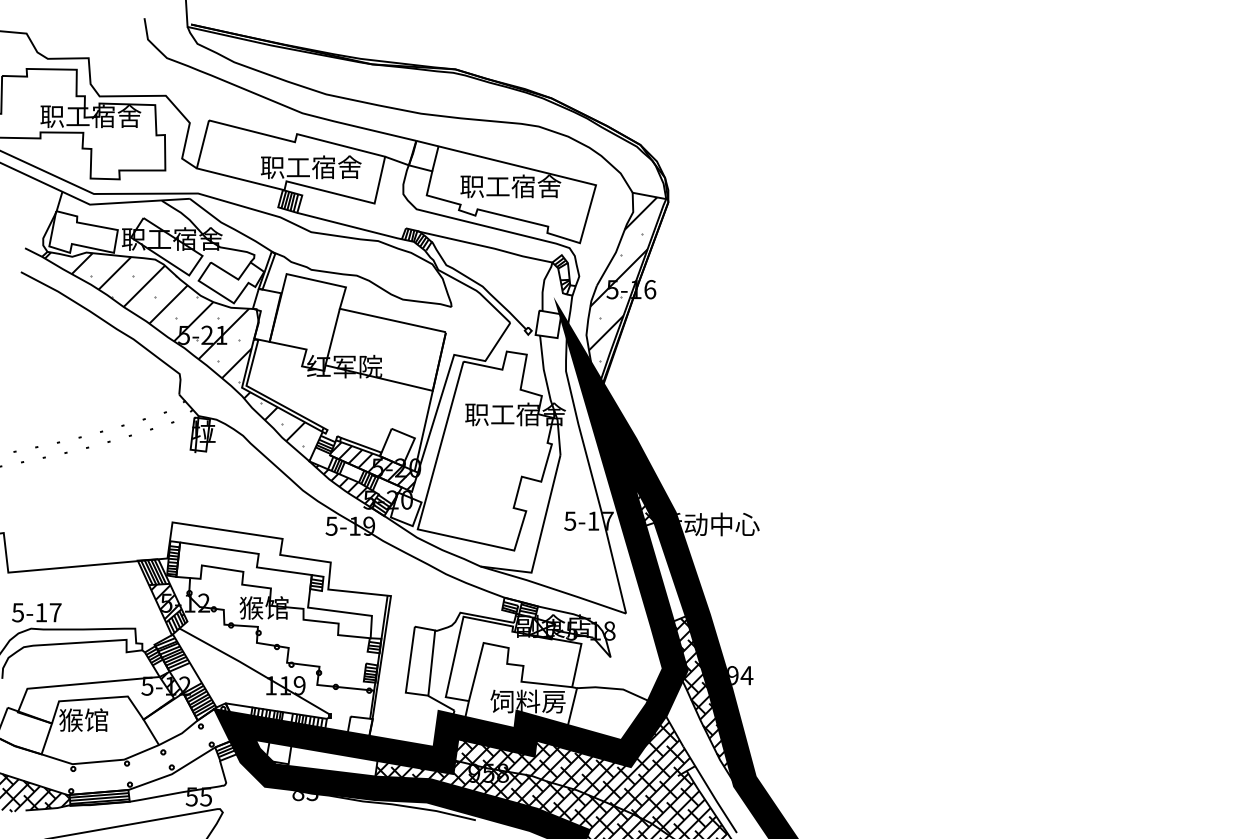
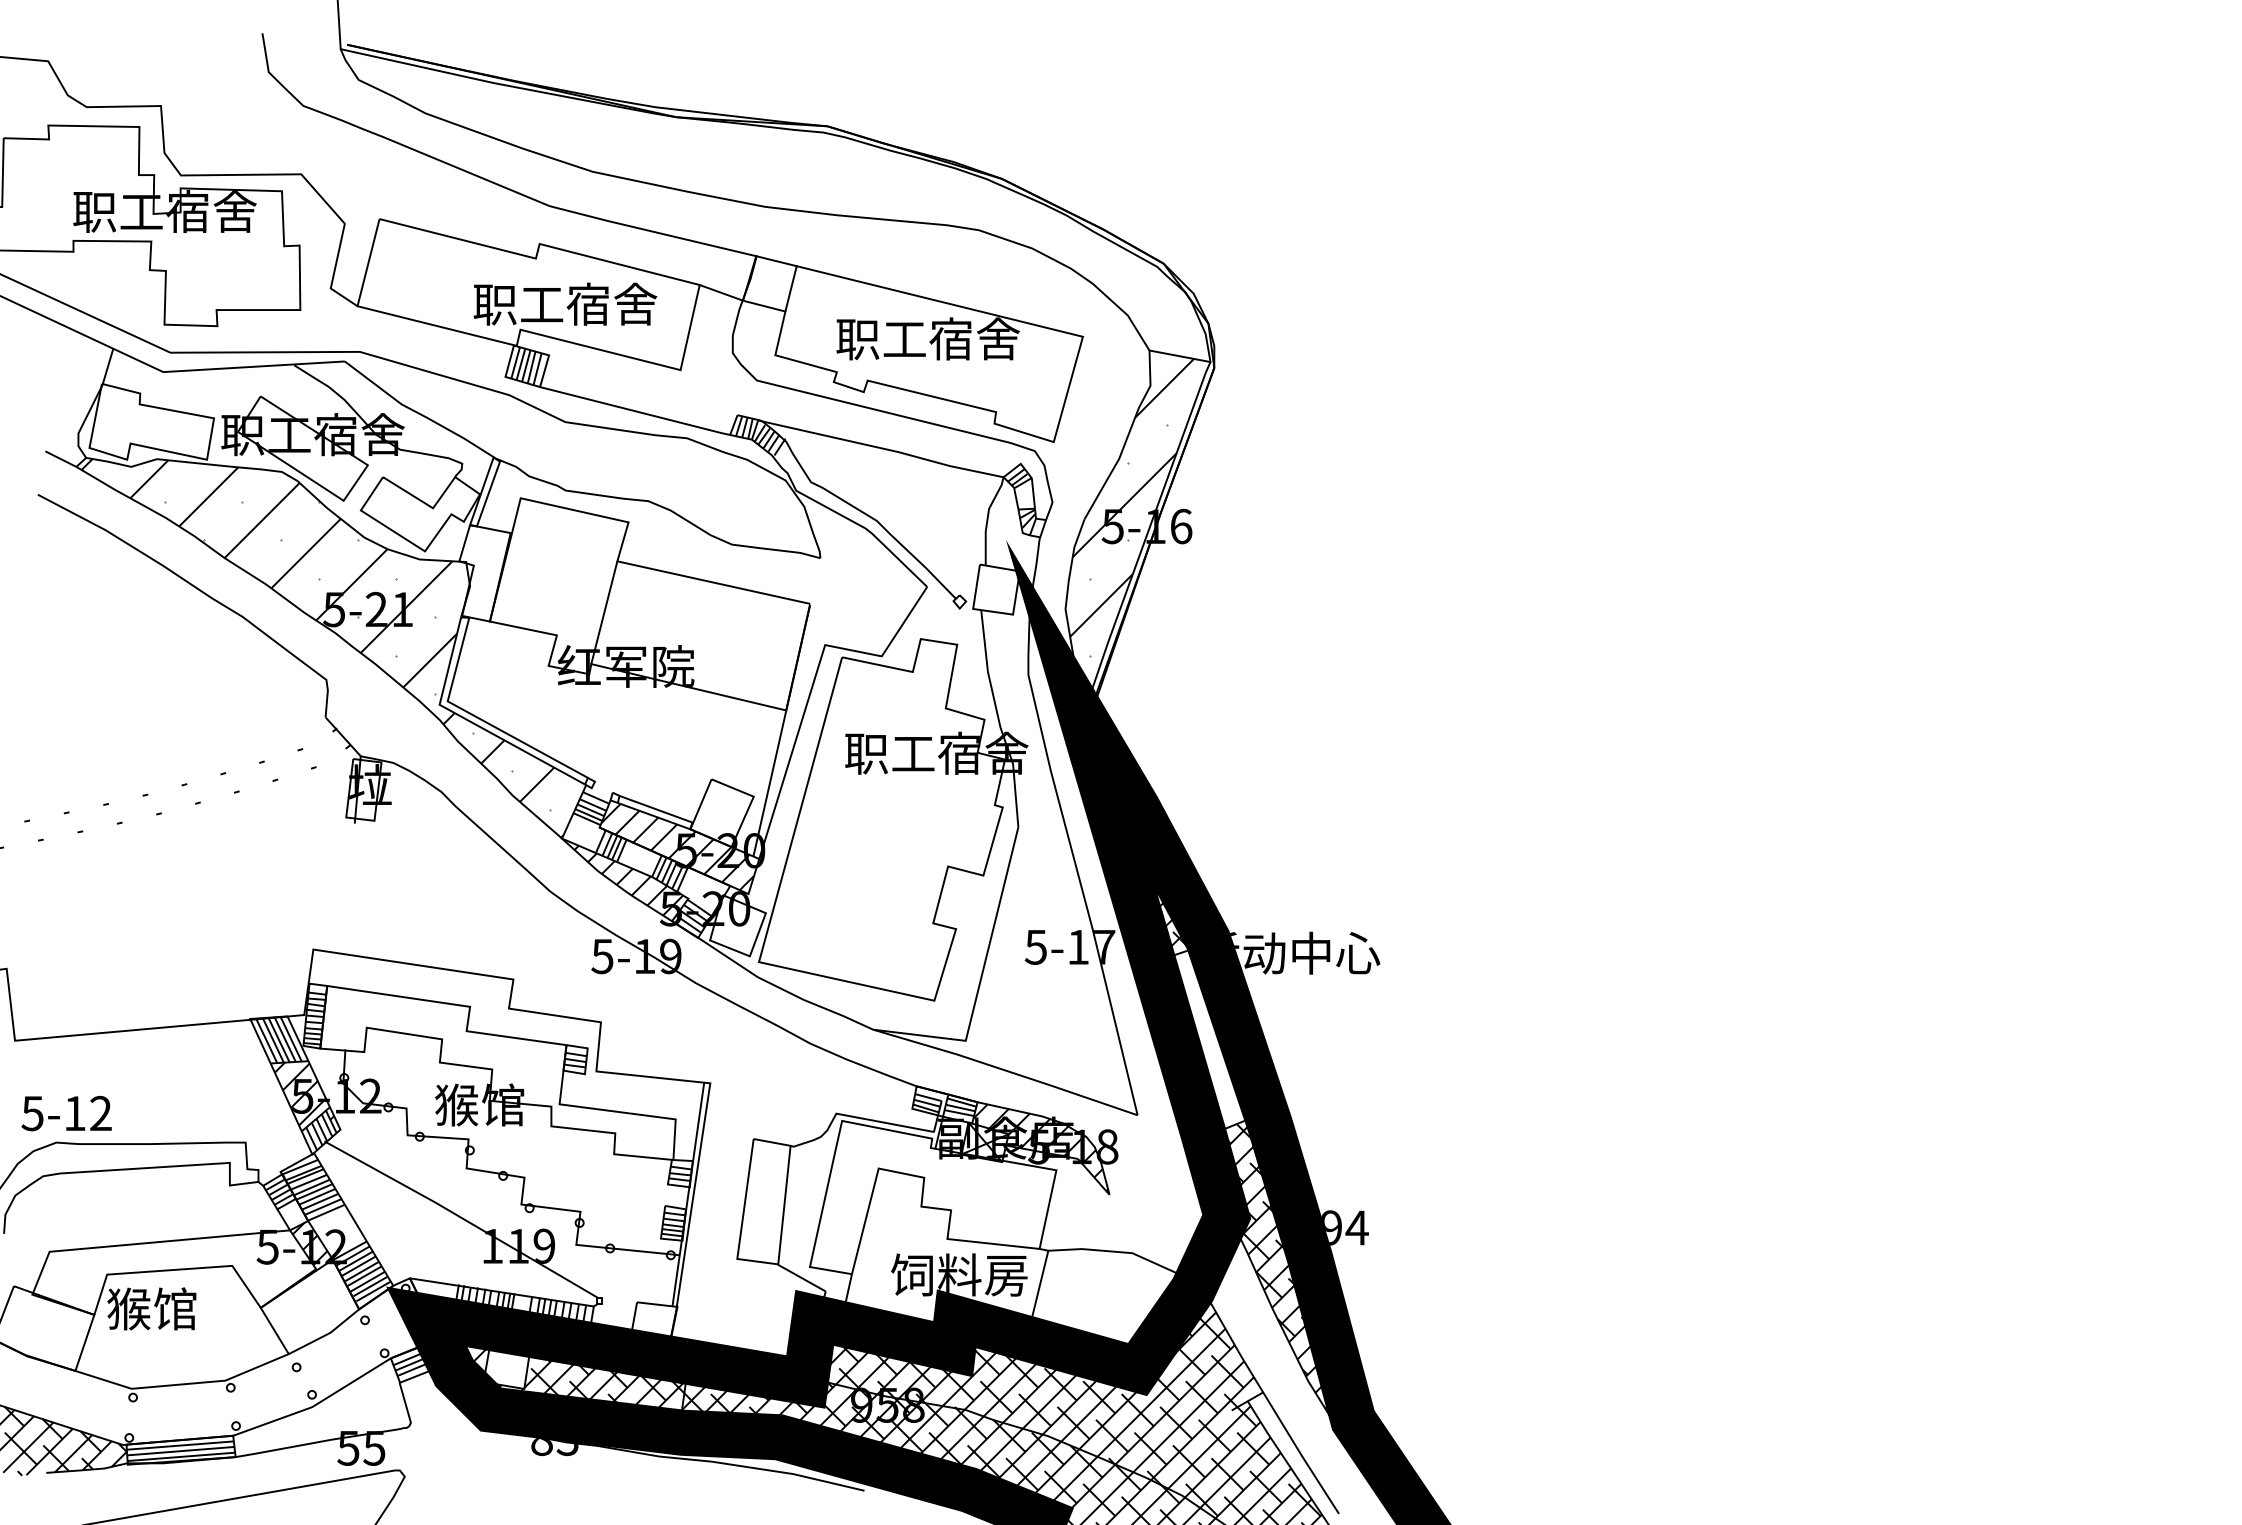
text: (55, 612) -> (100, 1113), 5-17 -> 5-12
hatch: (572, 631) -> (1040, 1147), added
hatch: (310, 762) -> (564, 1385), added

